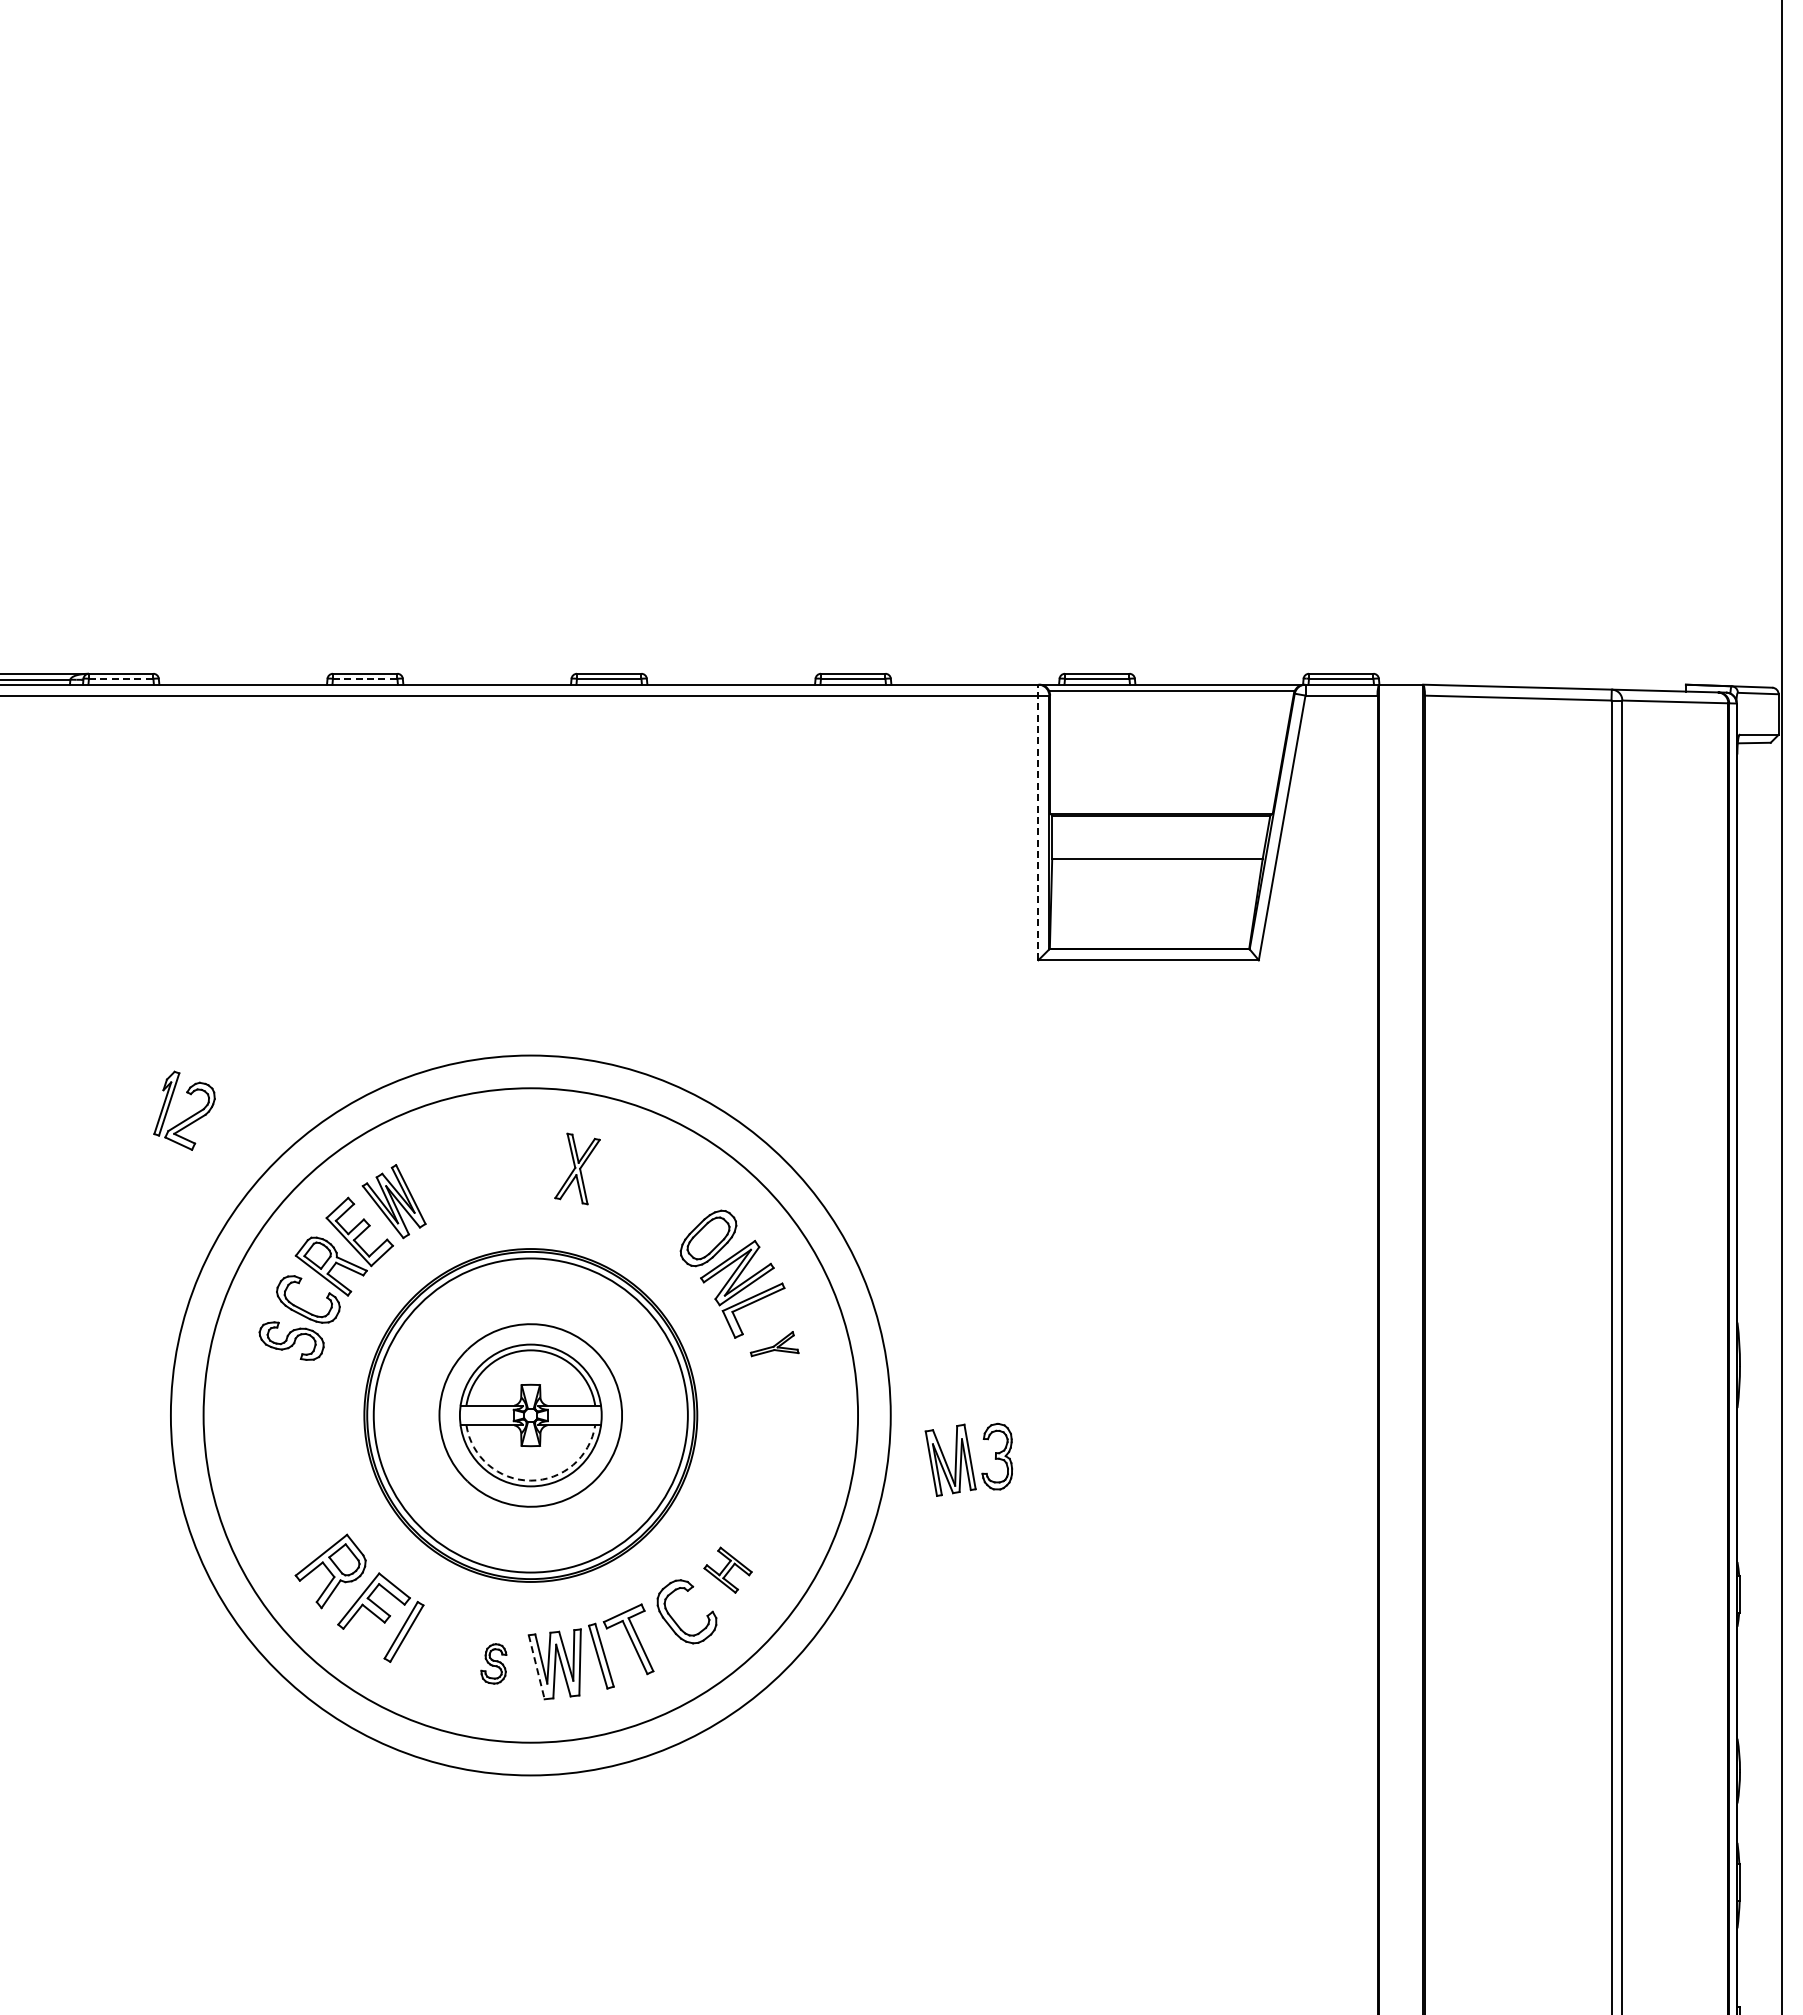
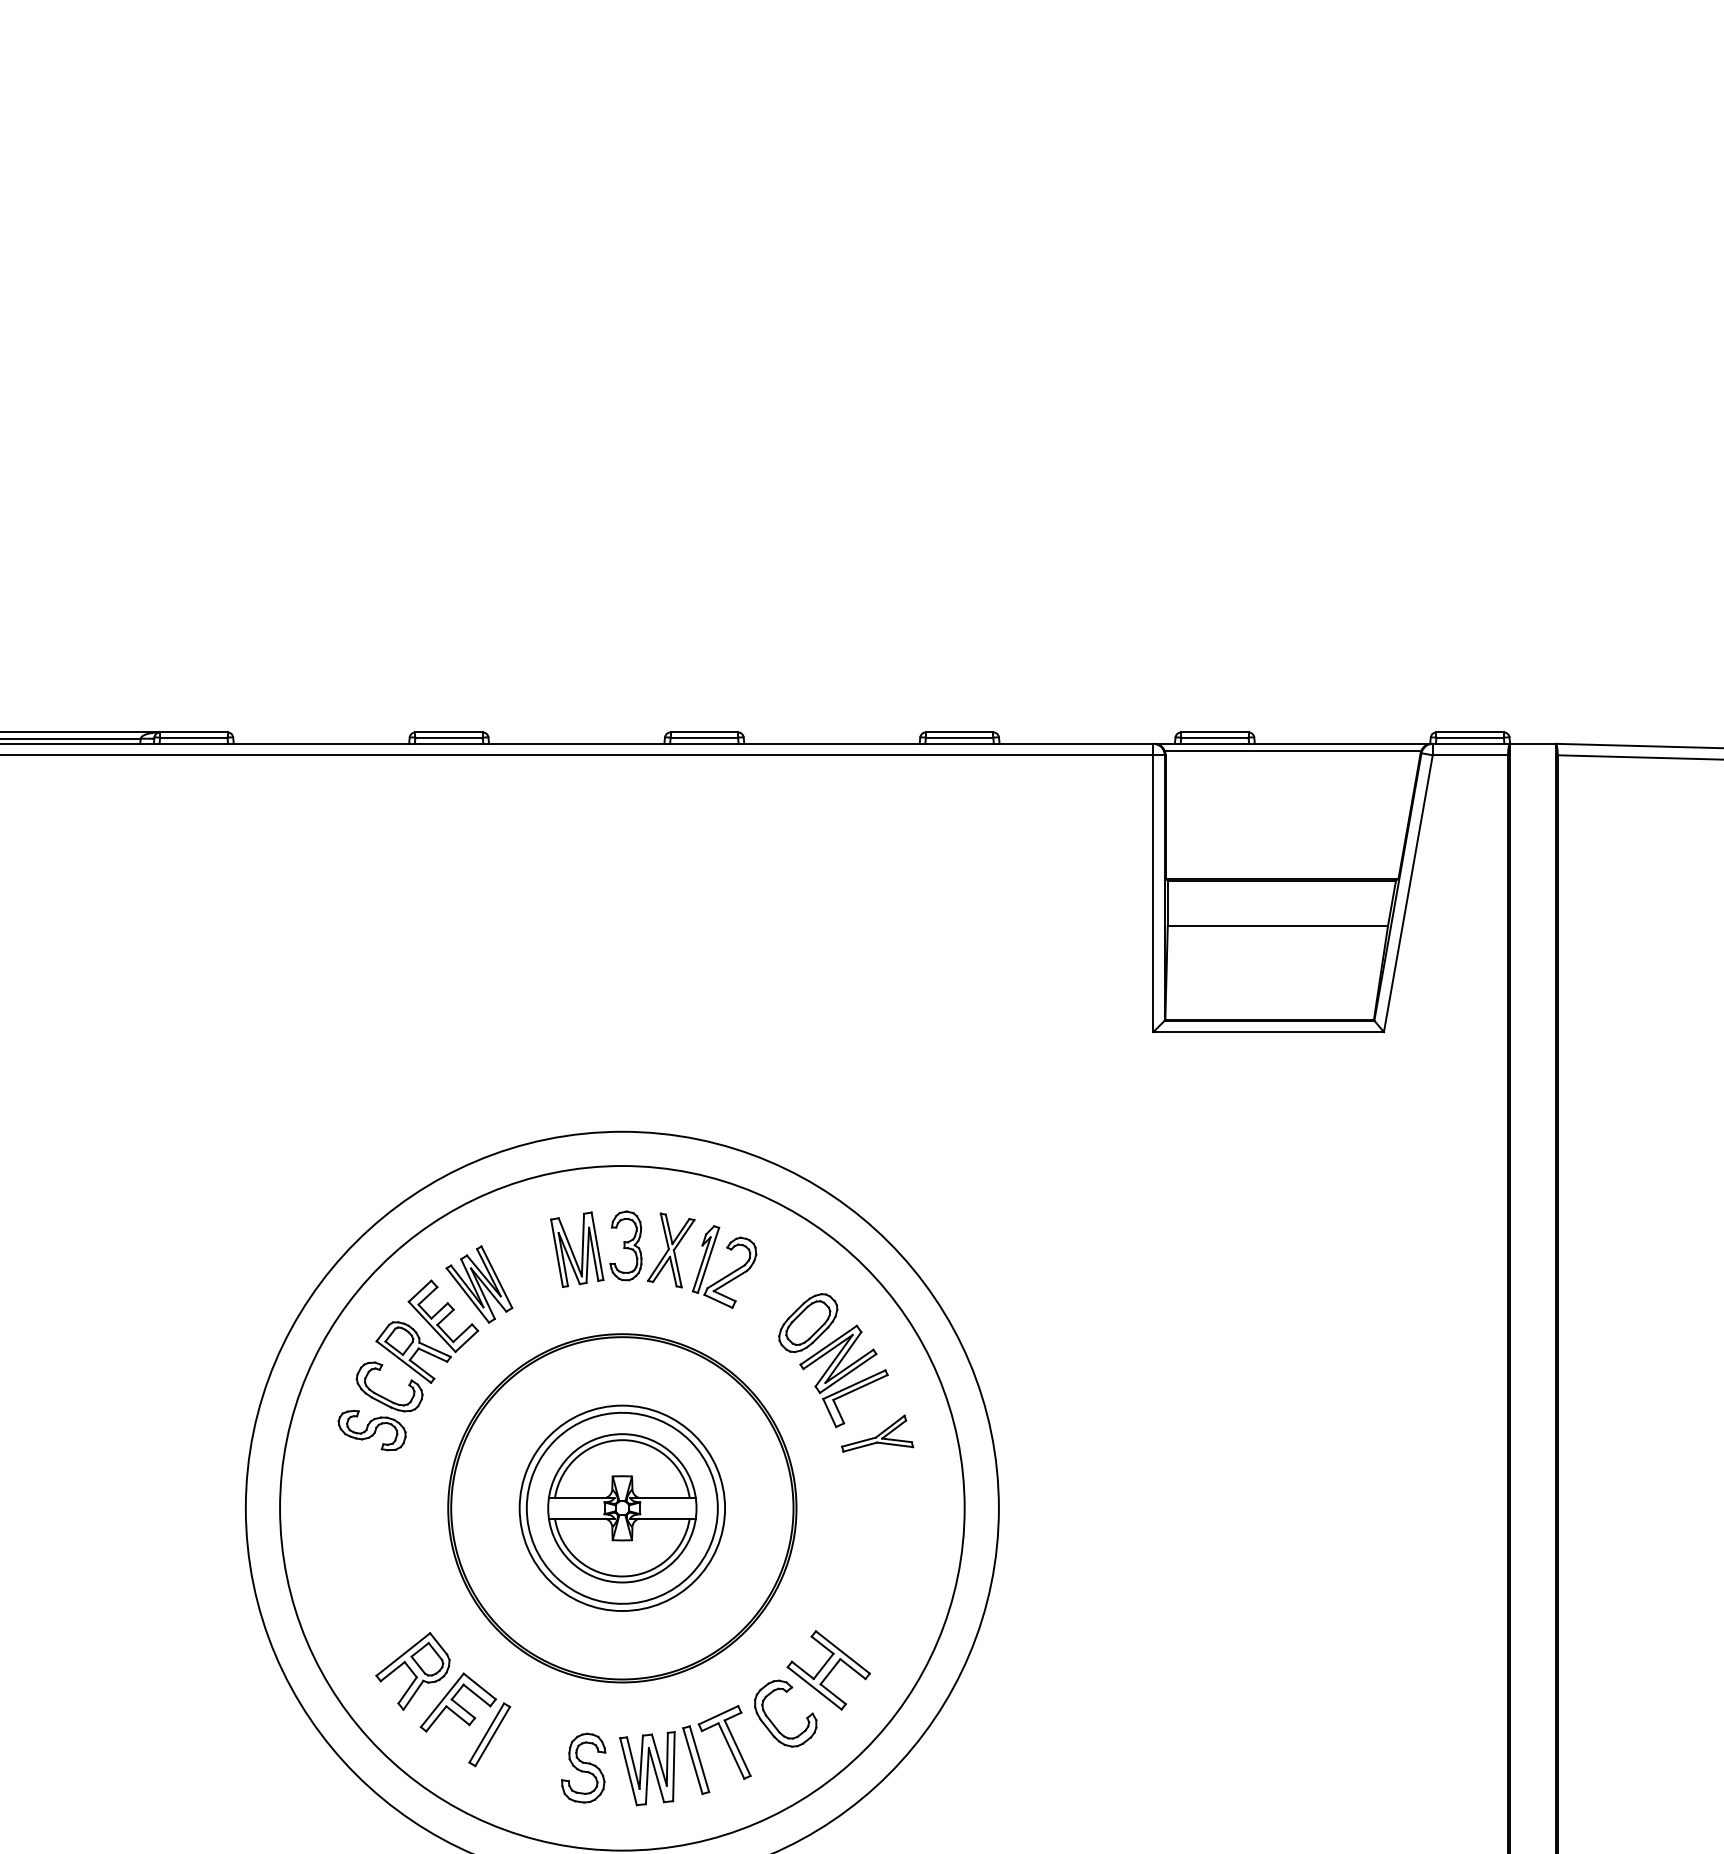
line: (121, 678) -> (194, 737), dashed -> solid
line: (365, 678) -> (449, 737), dashed -> solid
line: (1038, 822) -> (1153, 887), dashed -> solid
part: (189, 1116) -> (729, 1272), moved
part: (774, 1343) -> (877, 1433), size x1.43
circle: (530, 1415) -> (622, 1508), size x0.62
part: (968, 1459) -> (595, 1248), moved
arc: (530, 1480) -> (622, 1576), dashed -> solid
part: (727, 1569) -> (828, 1669), size x1.67
part: (493, 1663) -> (583, 1767), size x1.67
line: (536, 1667) -> (628, 1771), dashed -> solid

